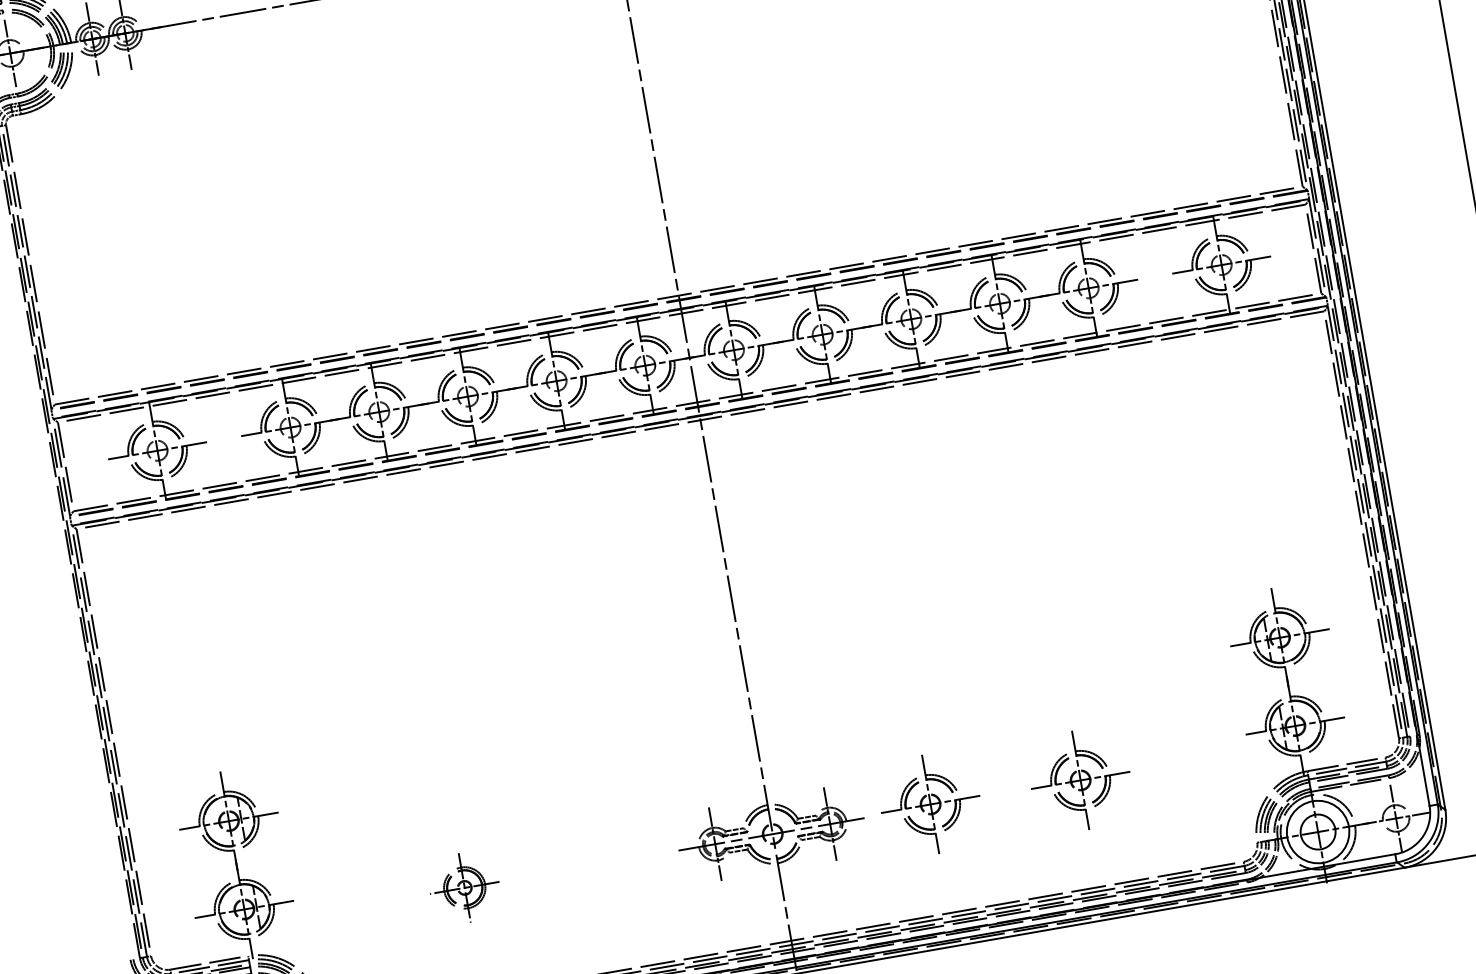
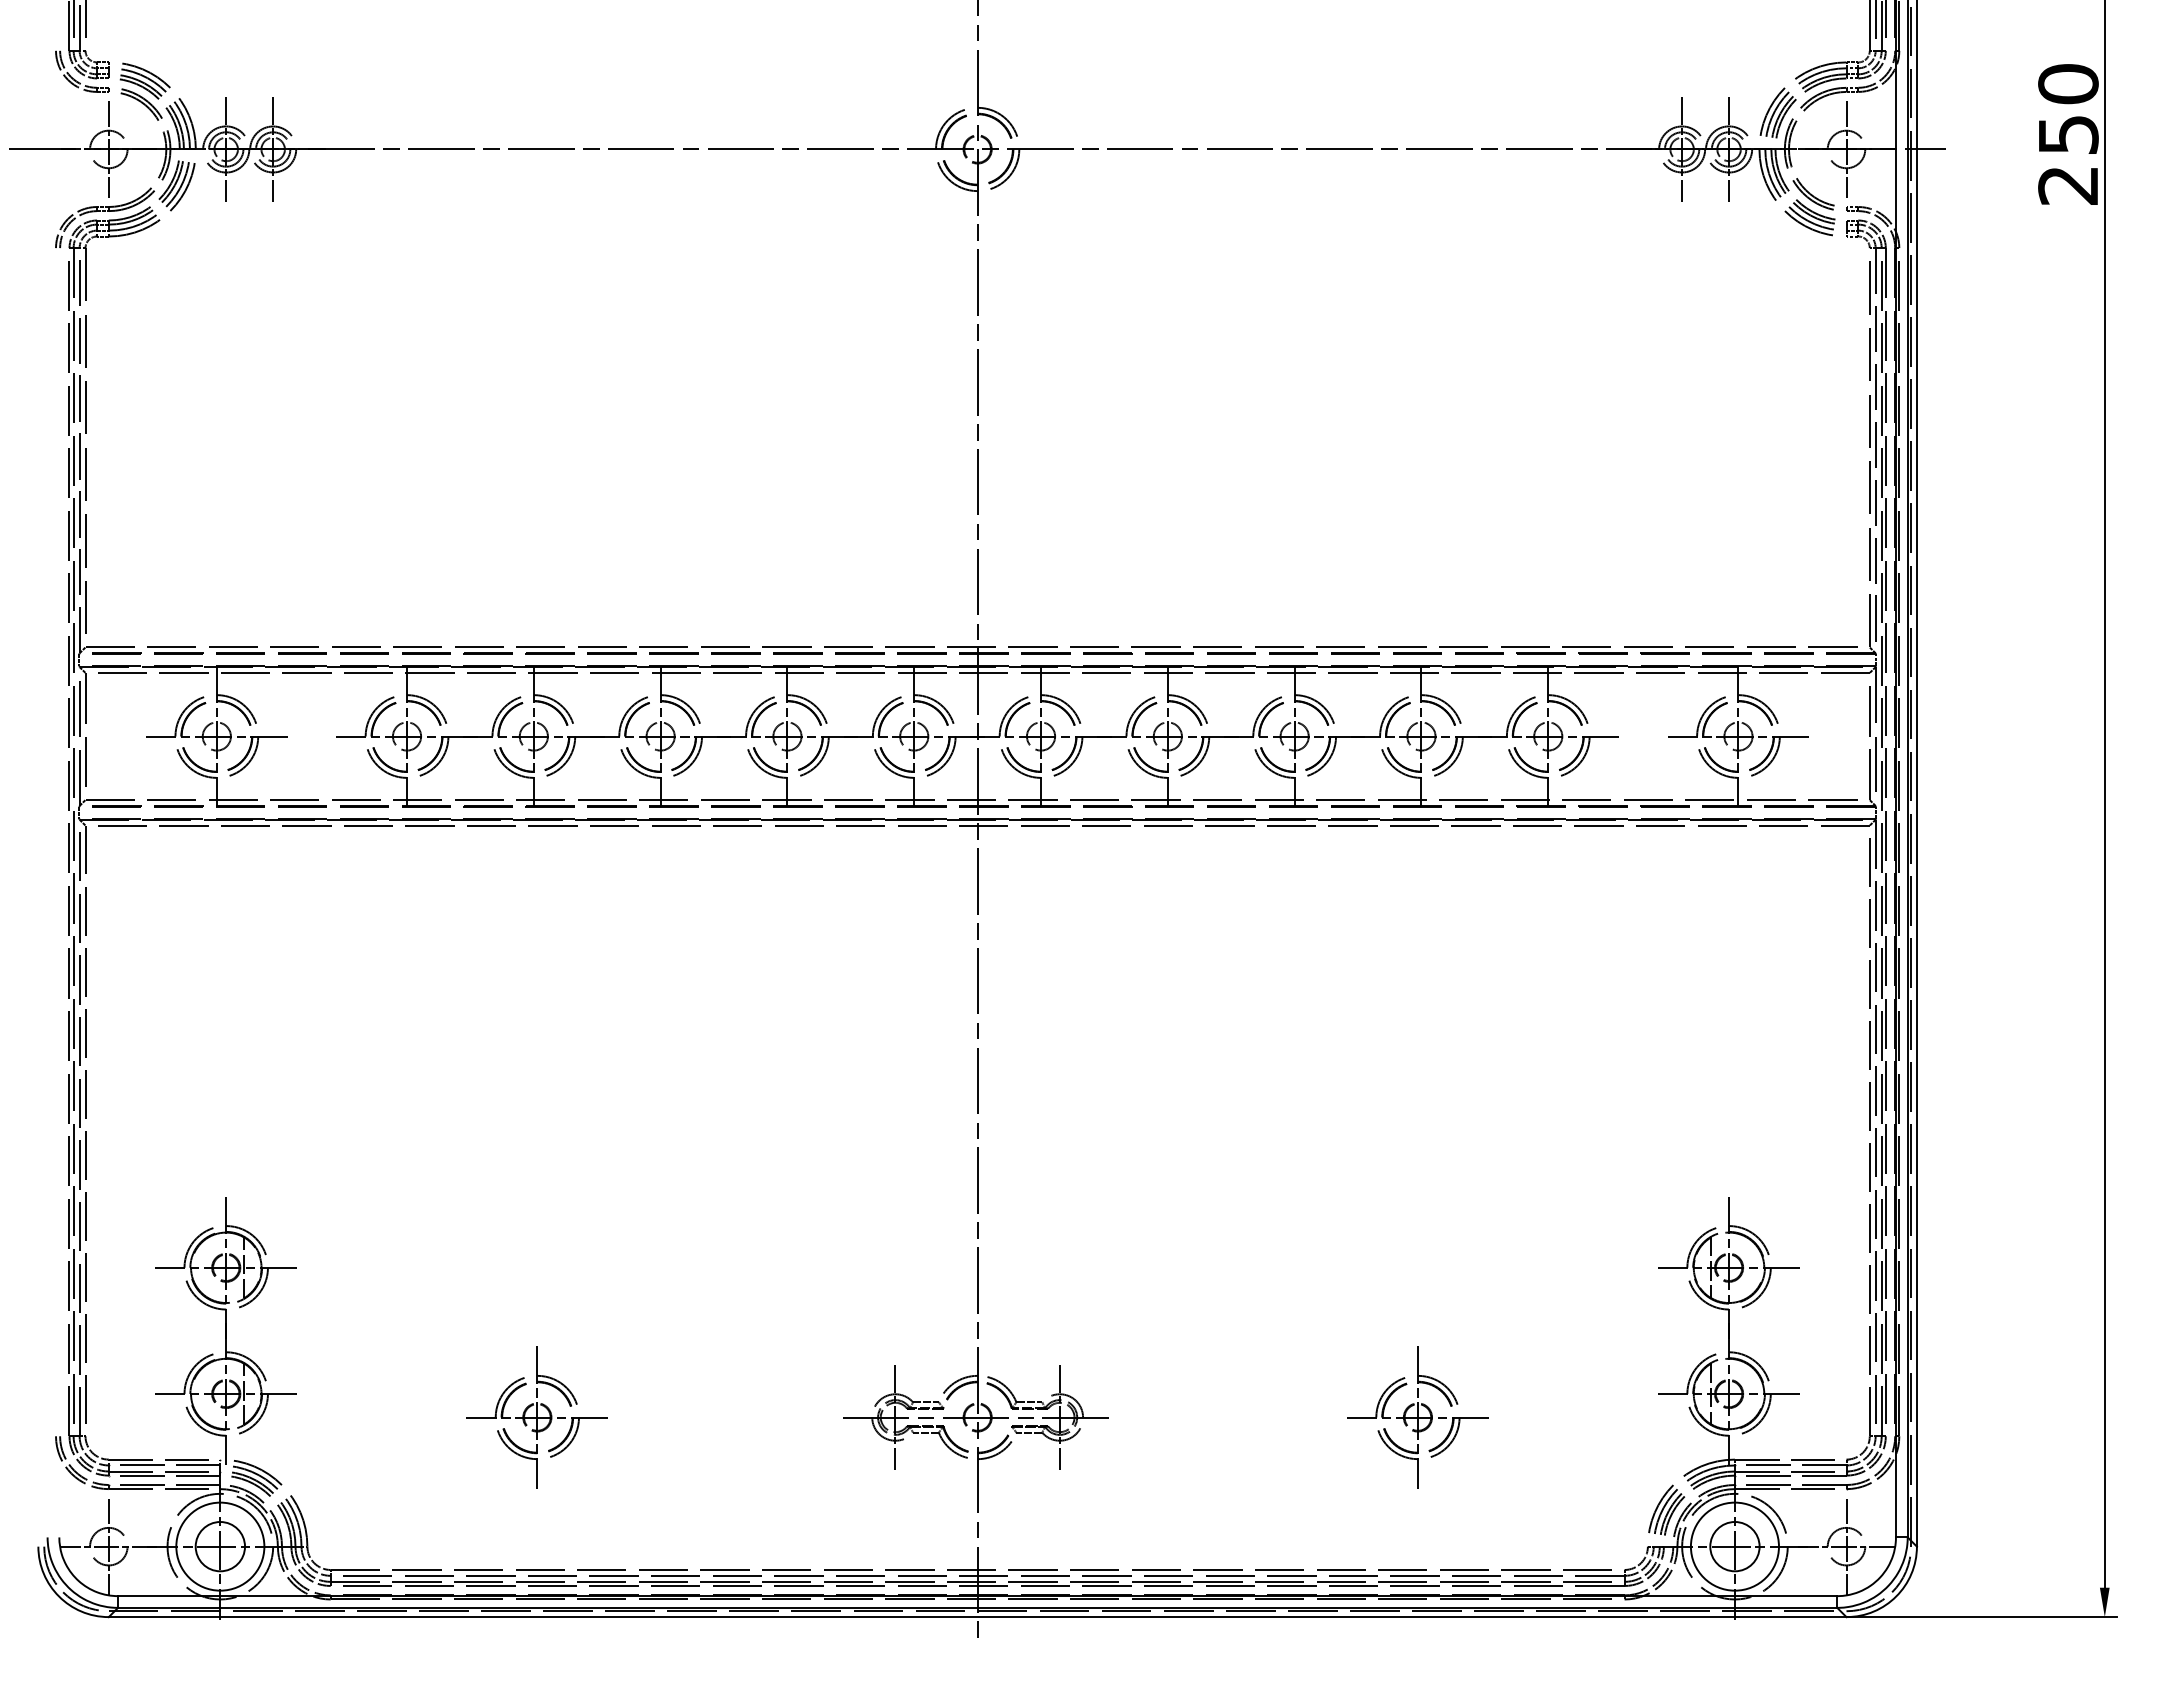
part: (930, 804) -> (1203, 1414), removed
part: (464, 888) -> (536, 1417), size x1.43

